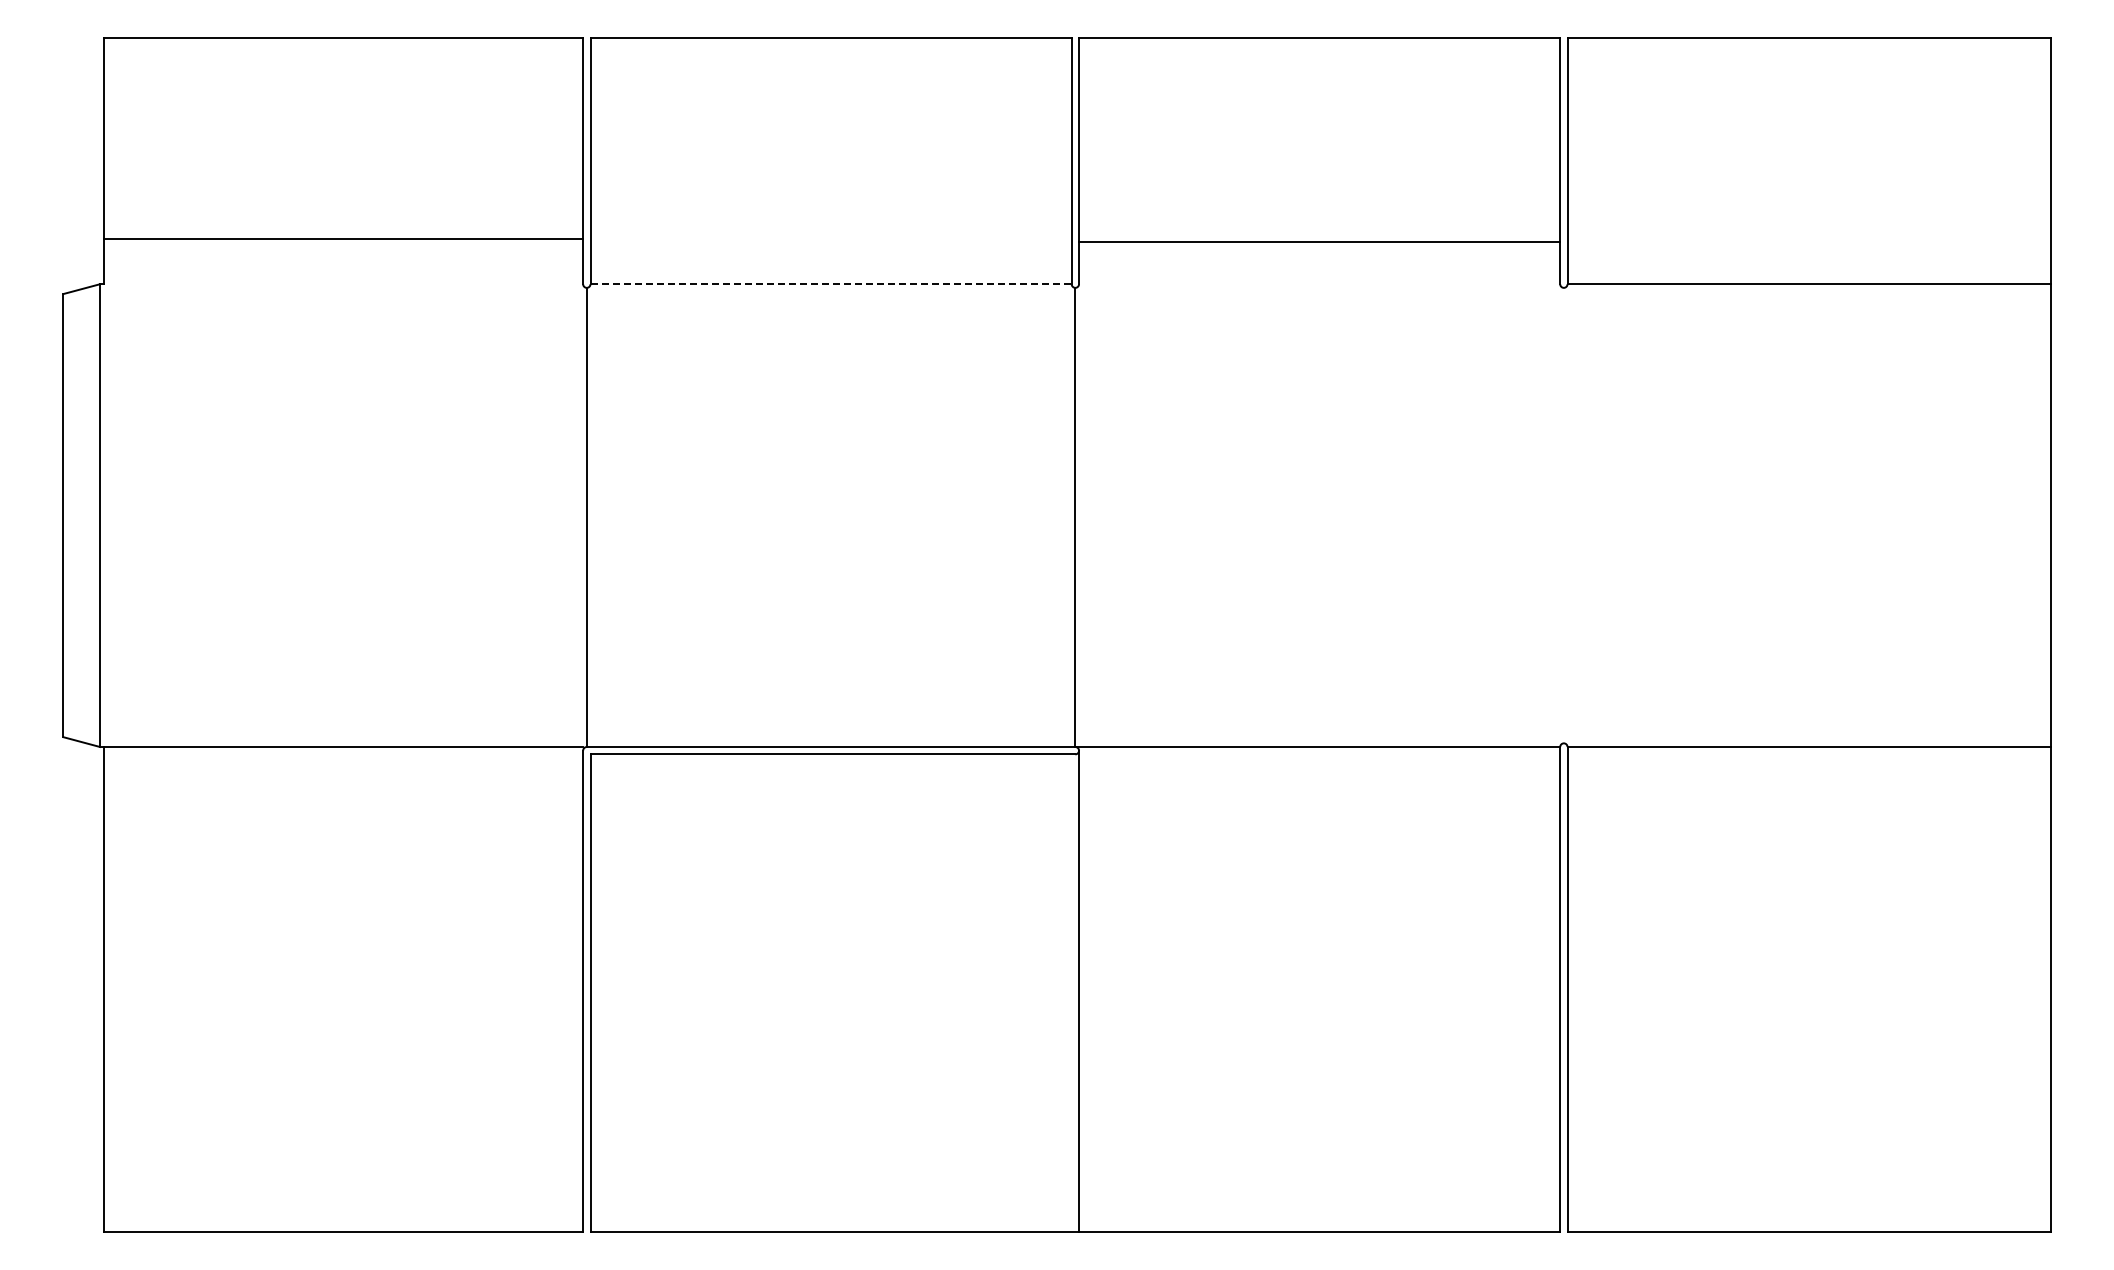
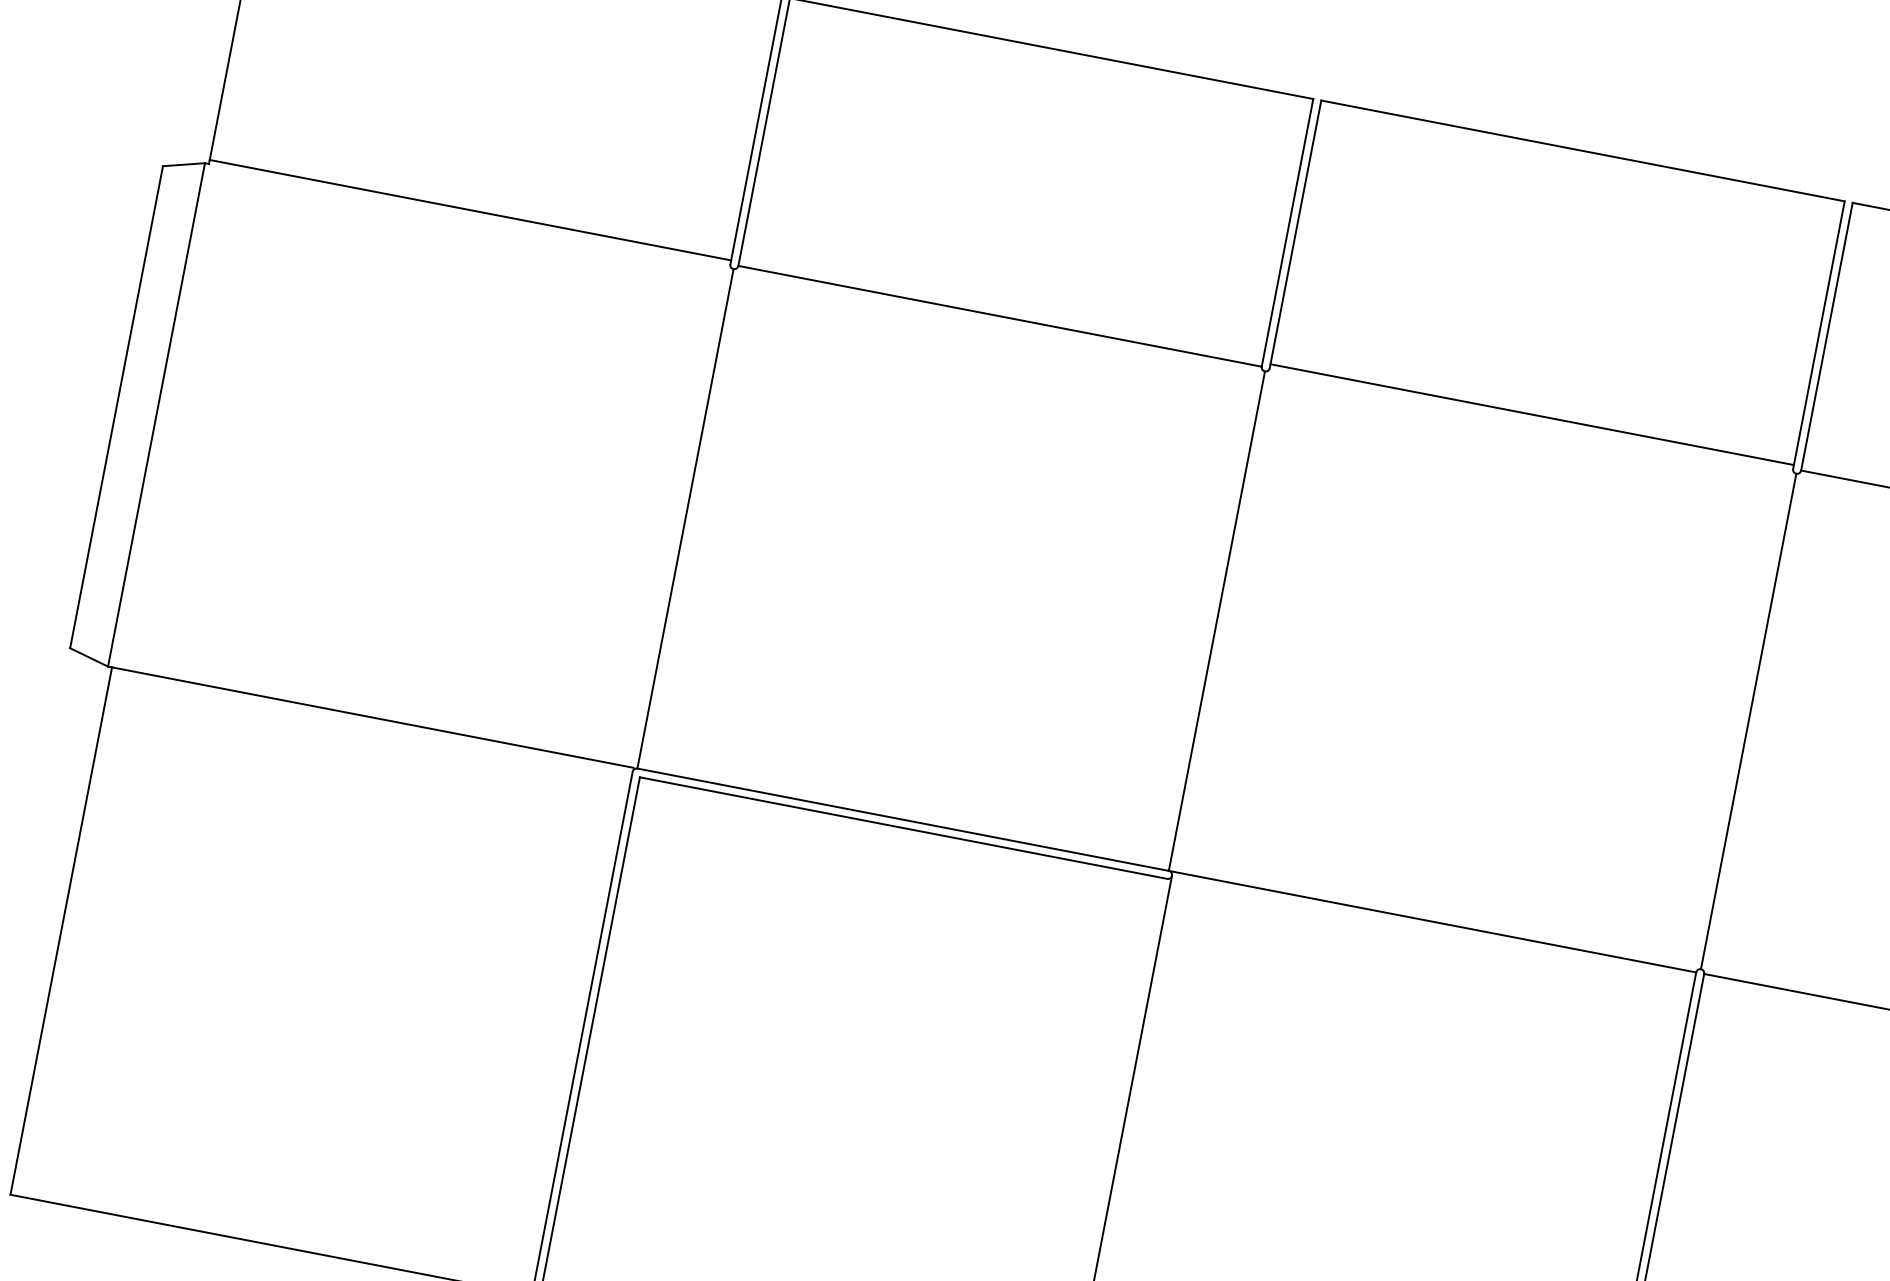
line: (343, 238) -> (470, 210), moved
line: (1319, 241) -> (1532, 414), moved
line: (831, 284) -> (1000, 316), dashed -> solid
line: (1563, 515) -> (1748, 721), added

